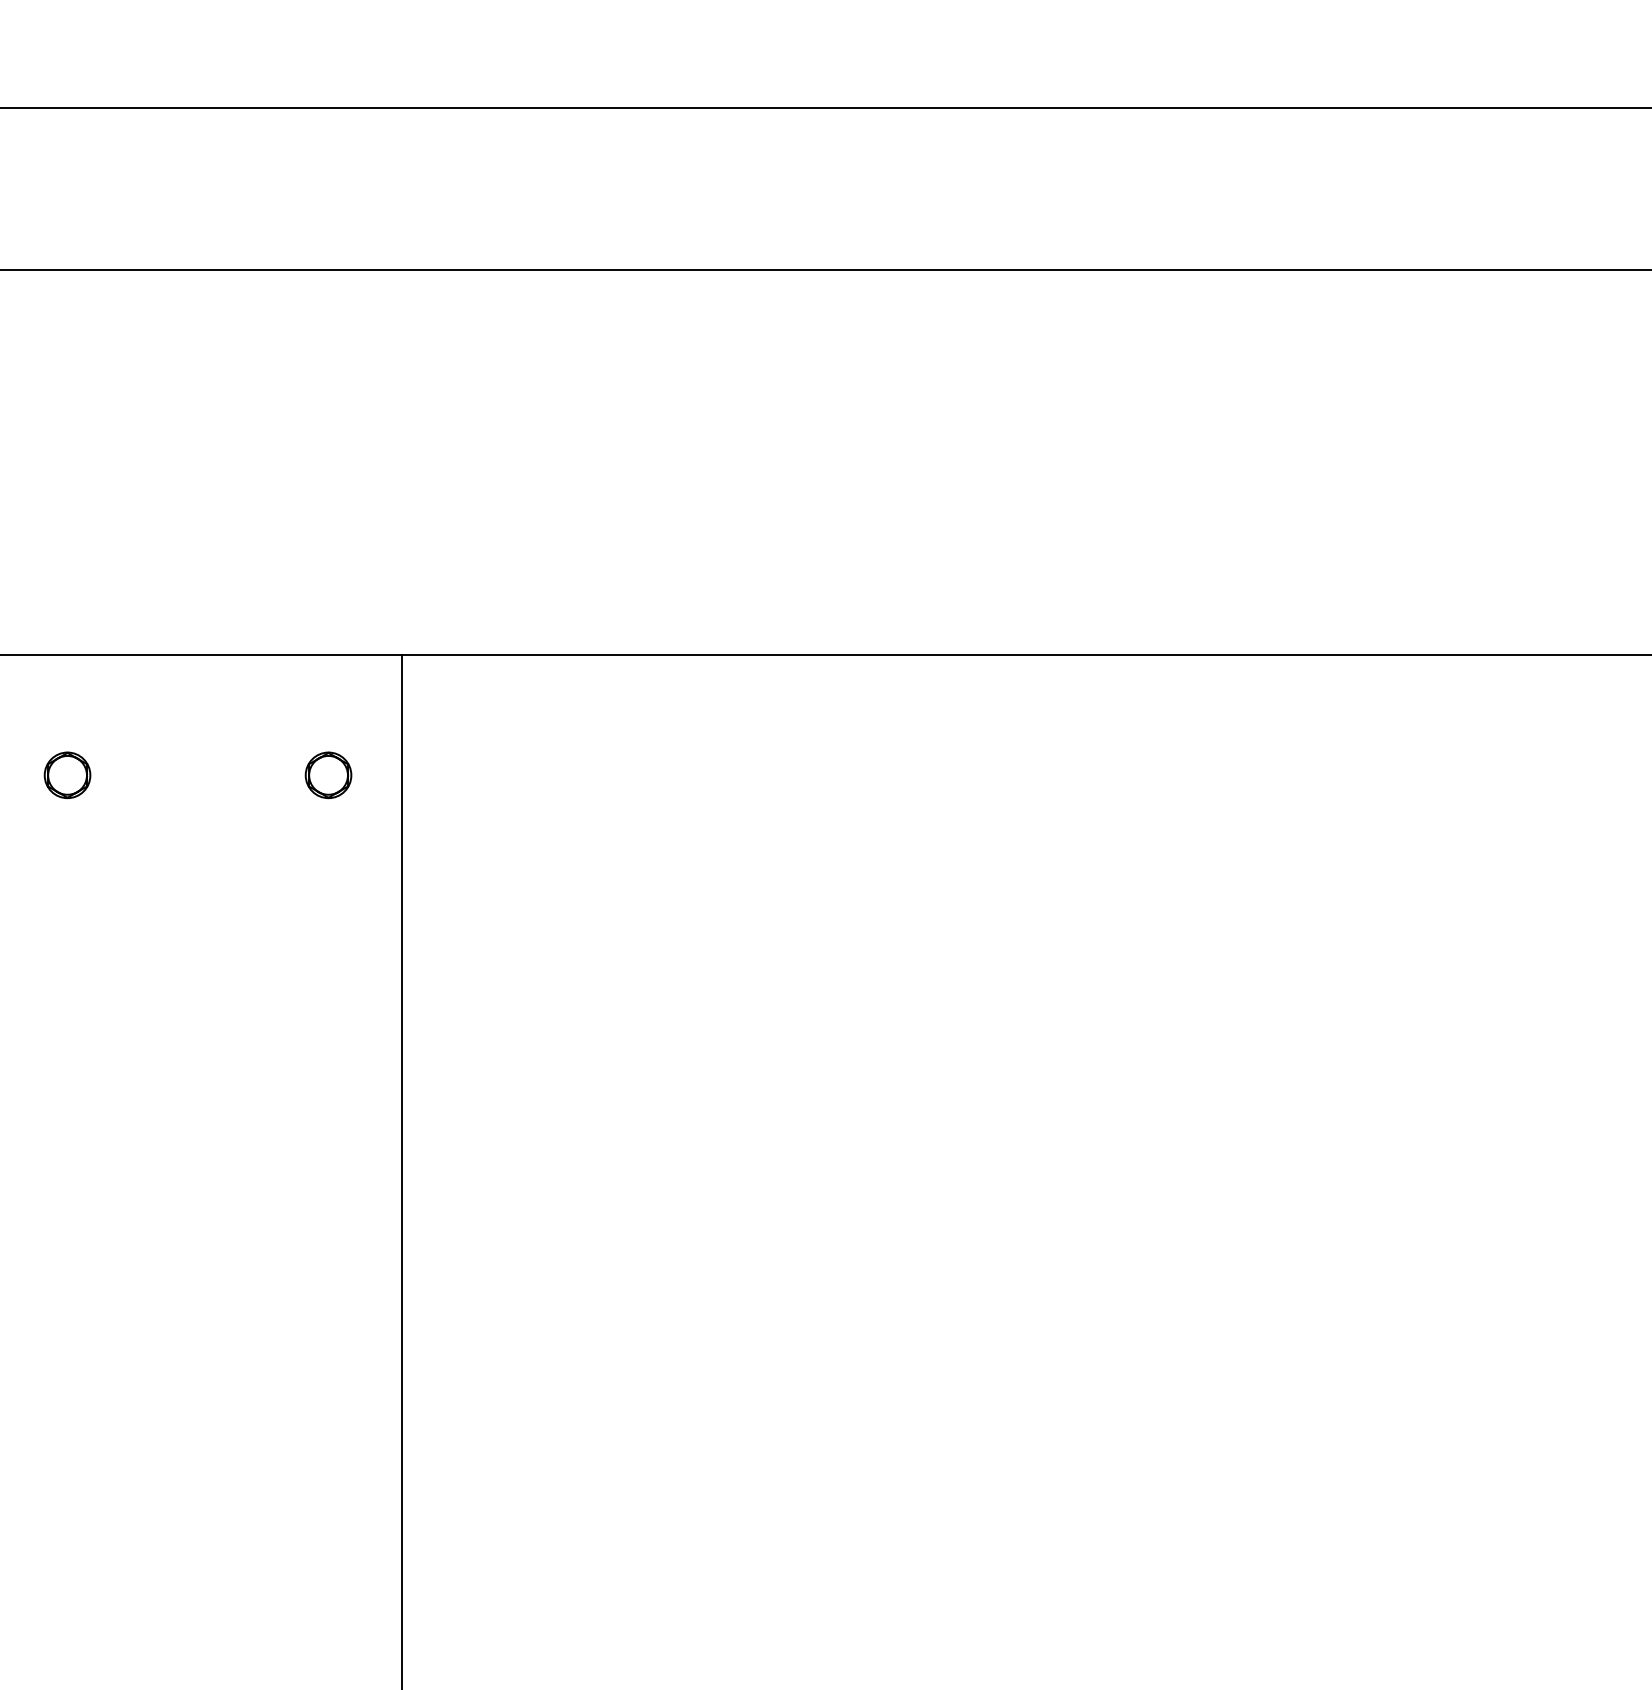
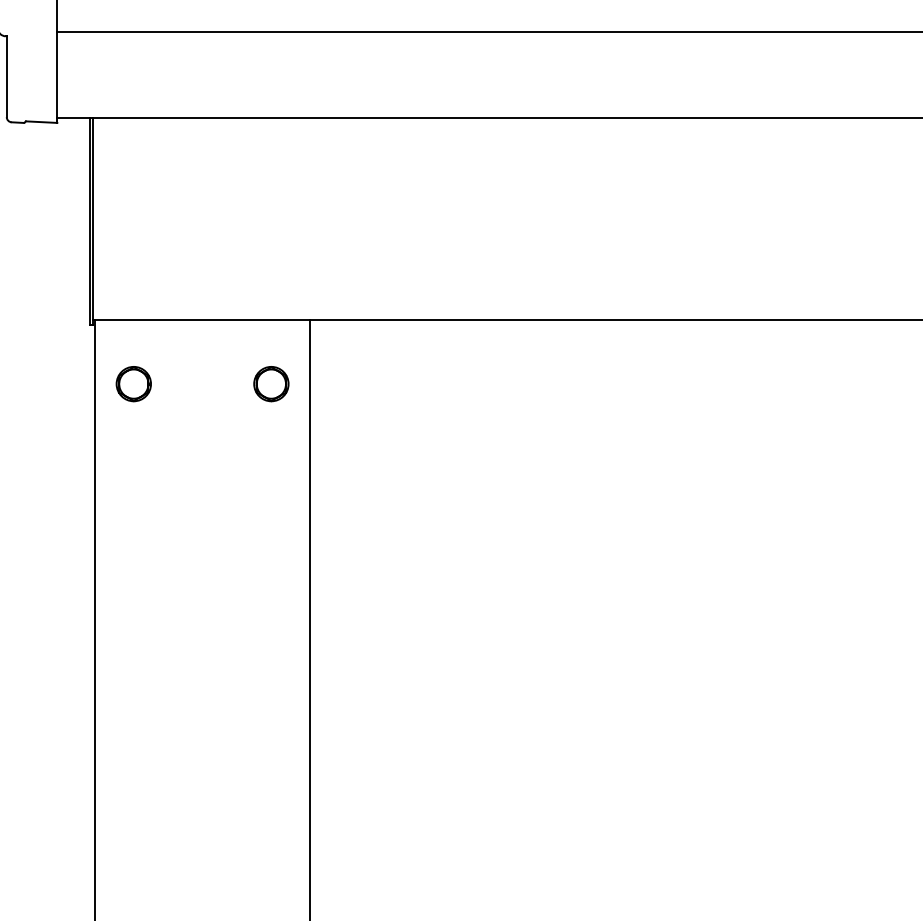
part: (67, 775) -> (133, 384), size x1.43
part: (328, 775) -> (271, 384), size x1.43

